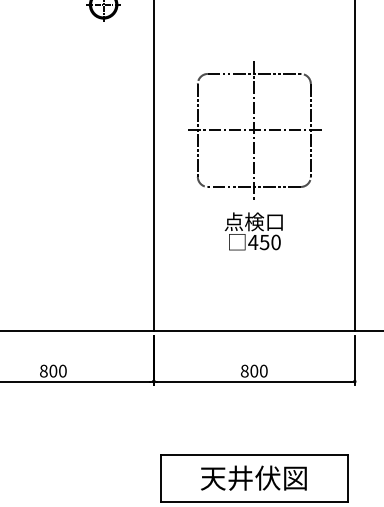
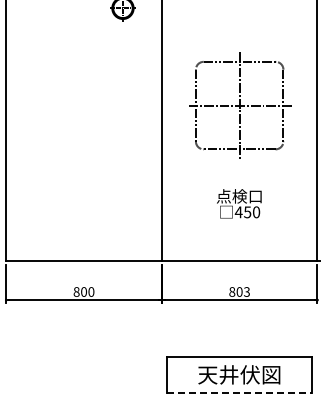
text: (254, 231) -> (239, 203), moved
text: (263, 370) -> (246, 291), 800 -> 803
line: (255, 502) -> (240, 393), solid -> dashed

